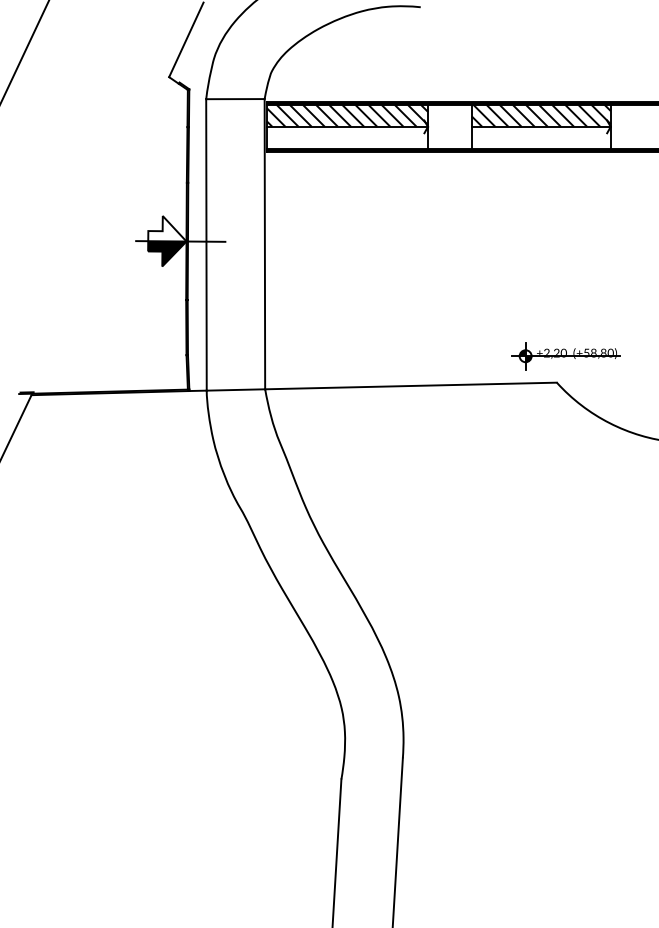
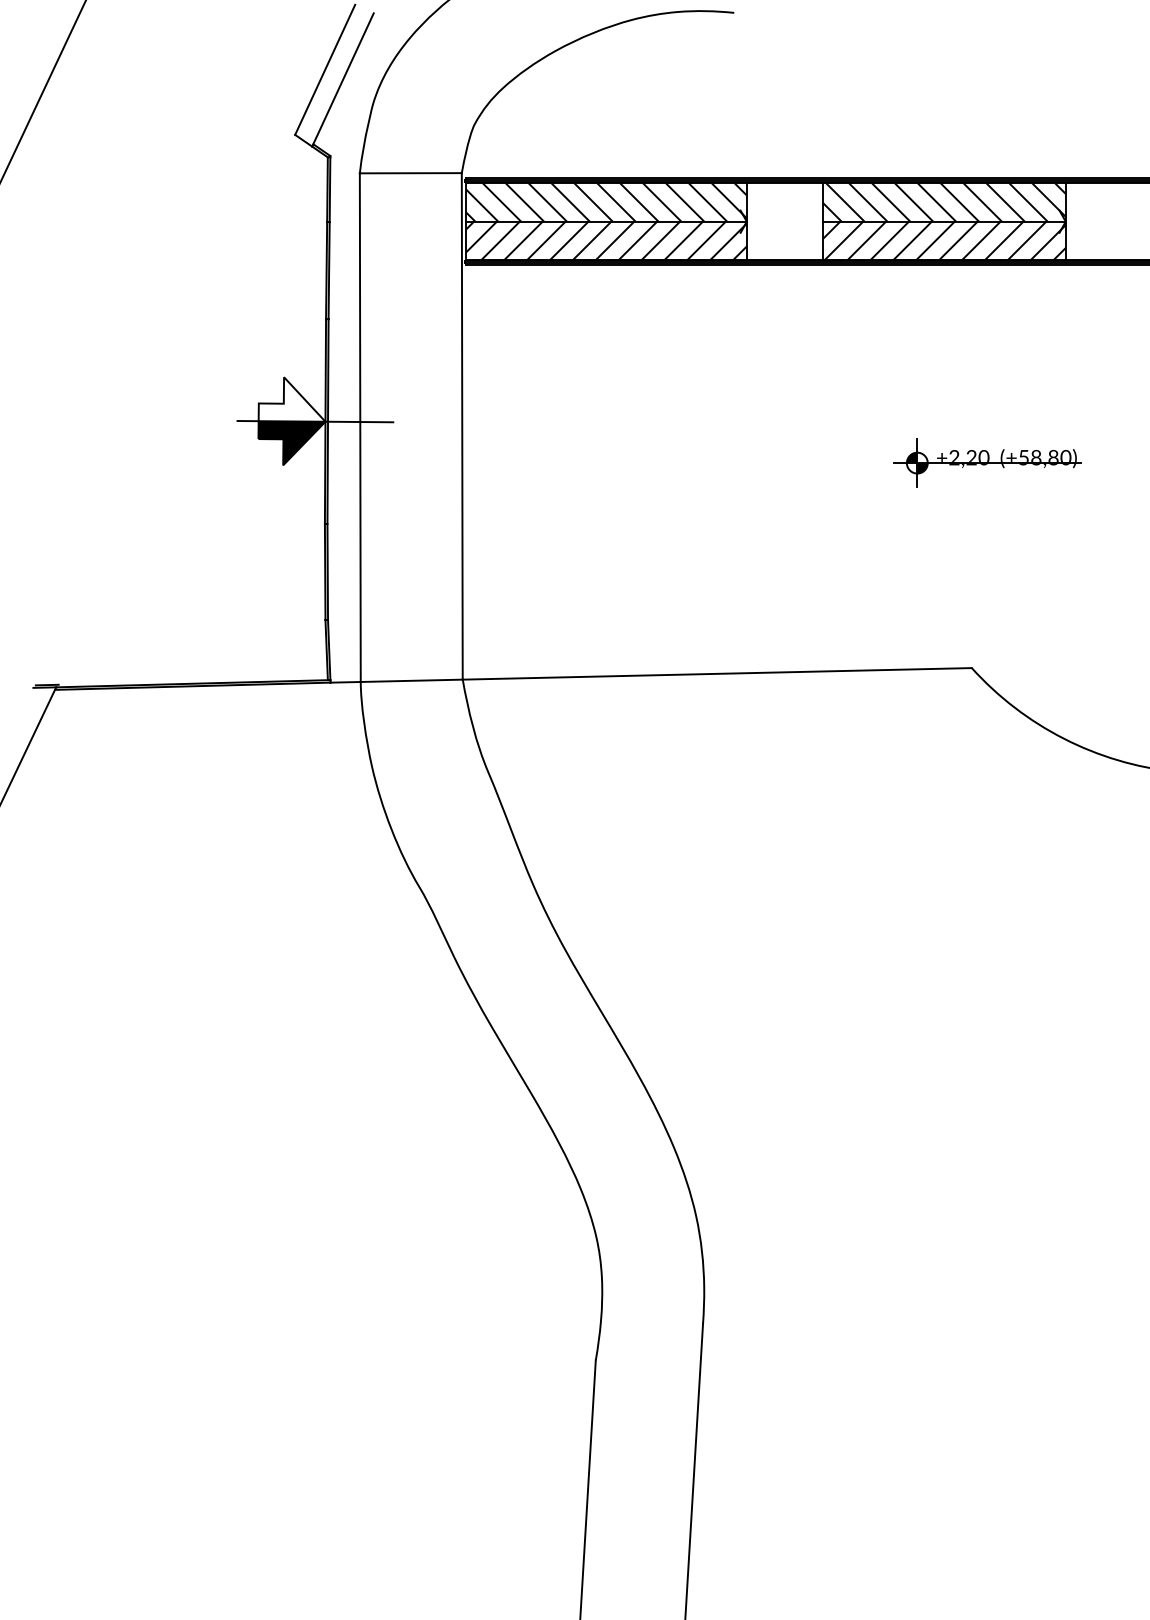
line: (196, 45) -> (342, 79), added
hatch: (347, 137) -> (606, 240), added
hatch: (540, 137) -> (943, 240), added
part: (565, 356) -> (986, 463), moved

